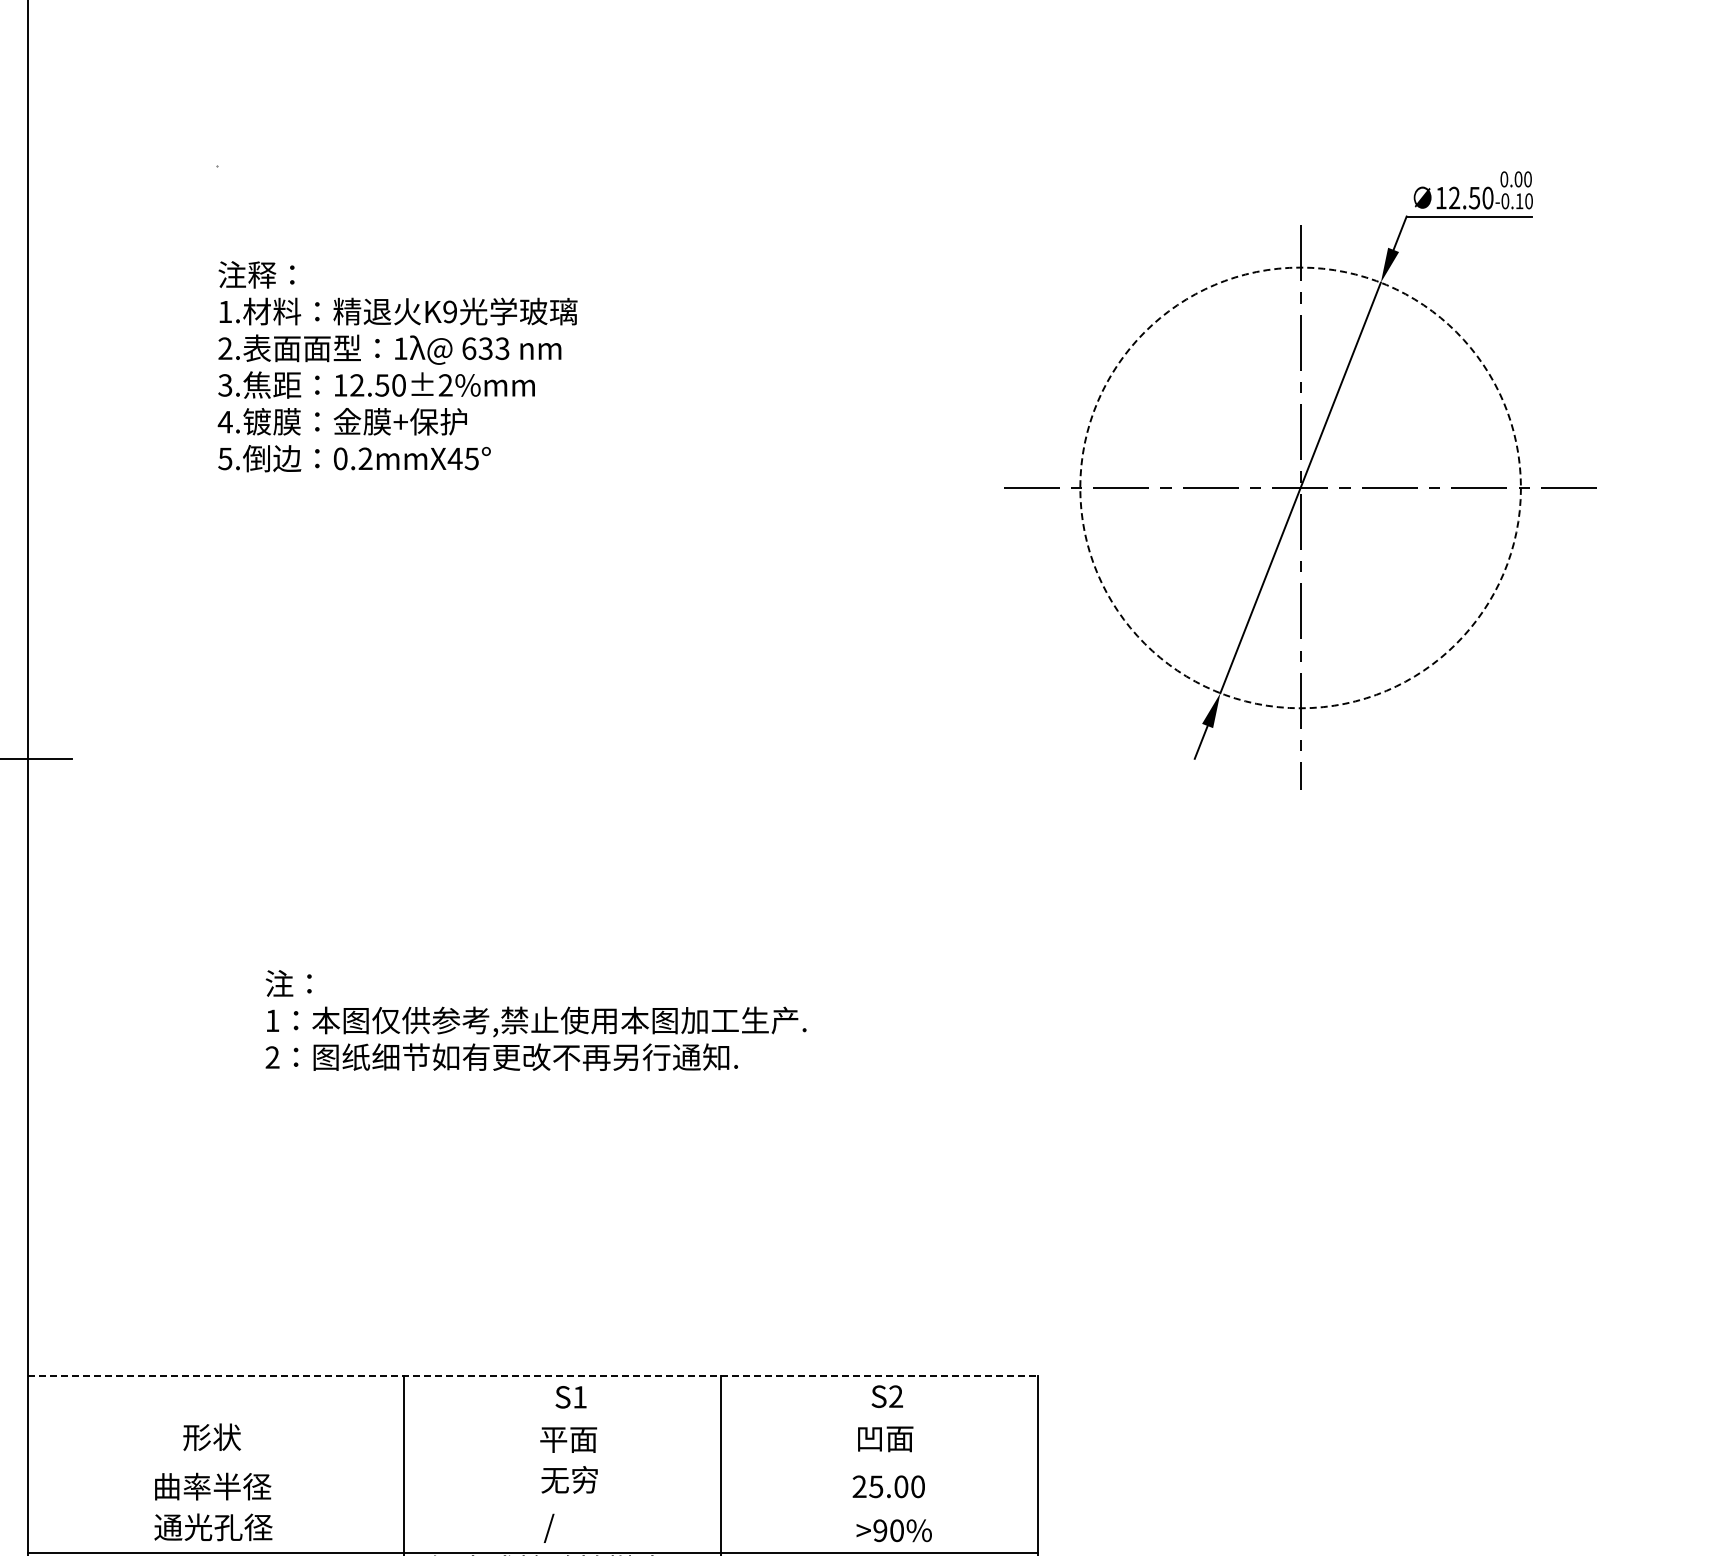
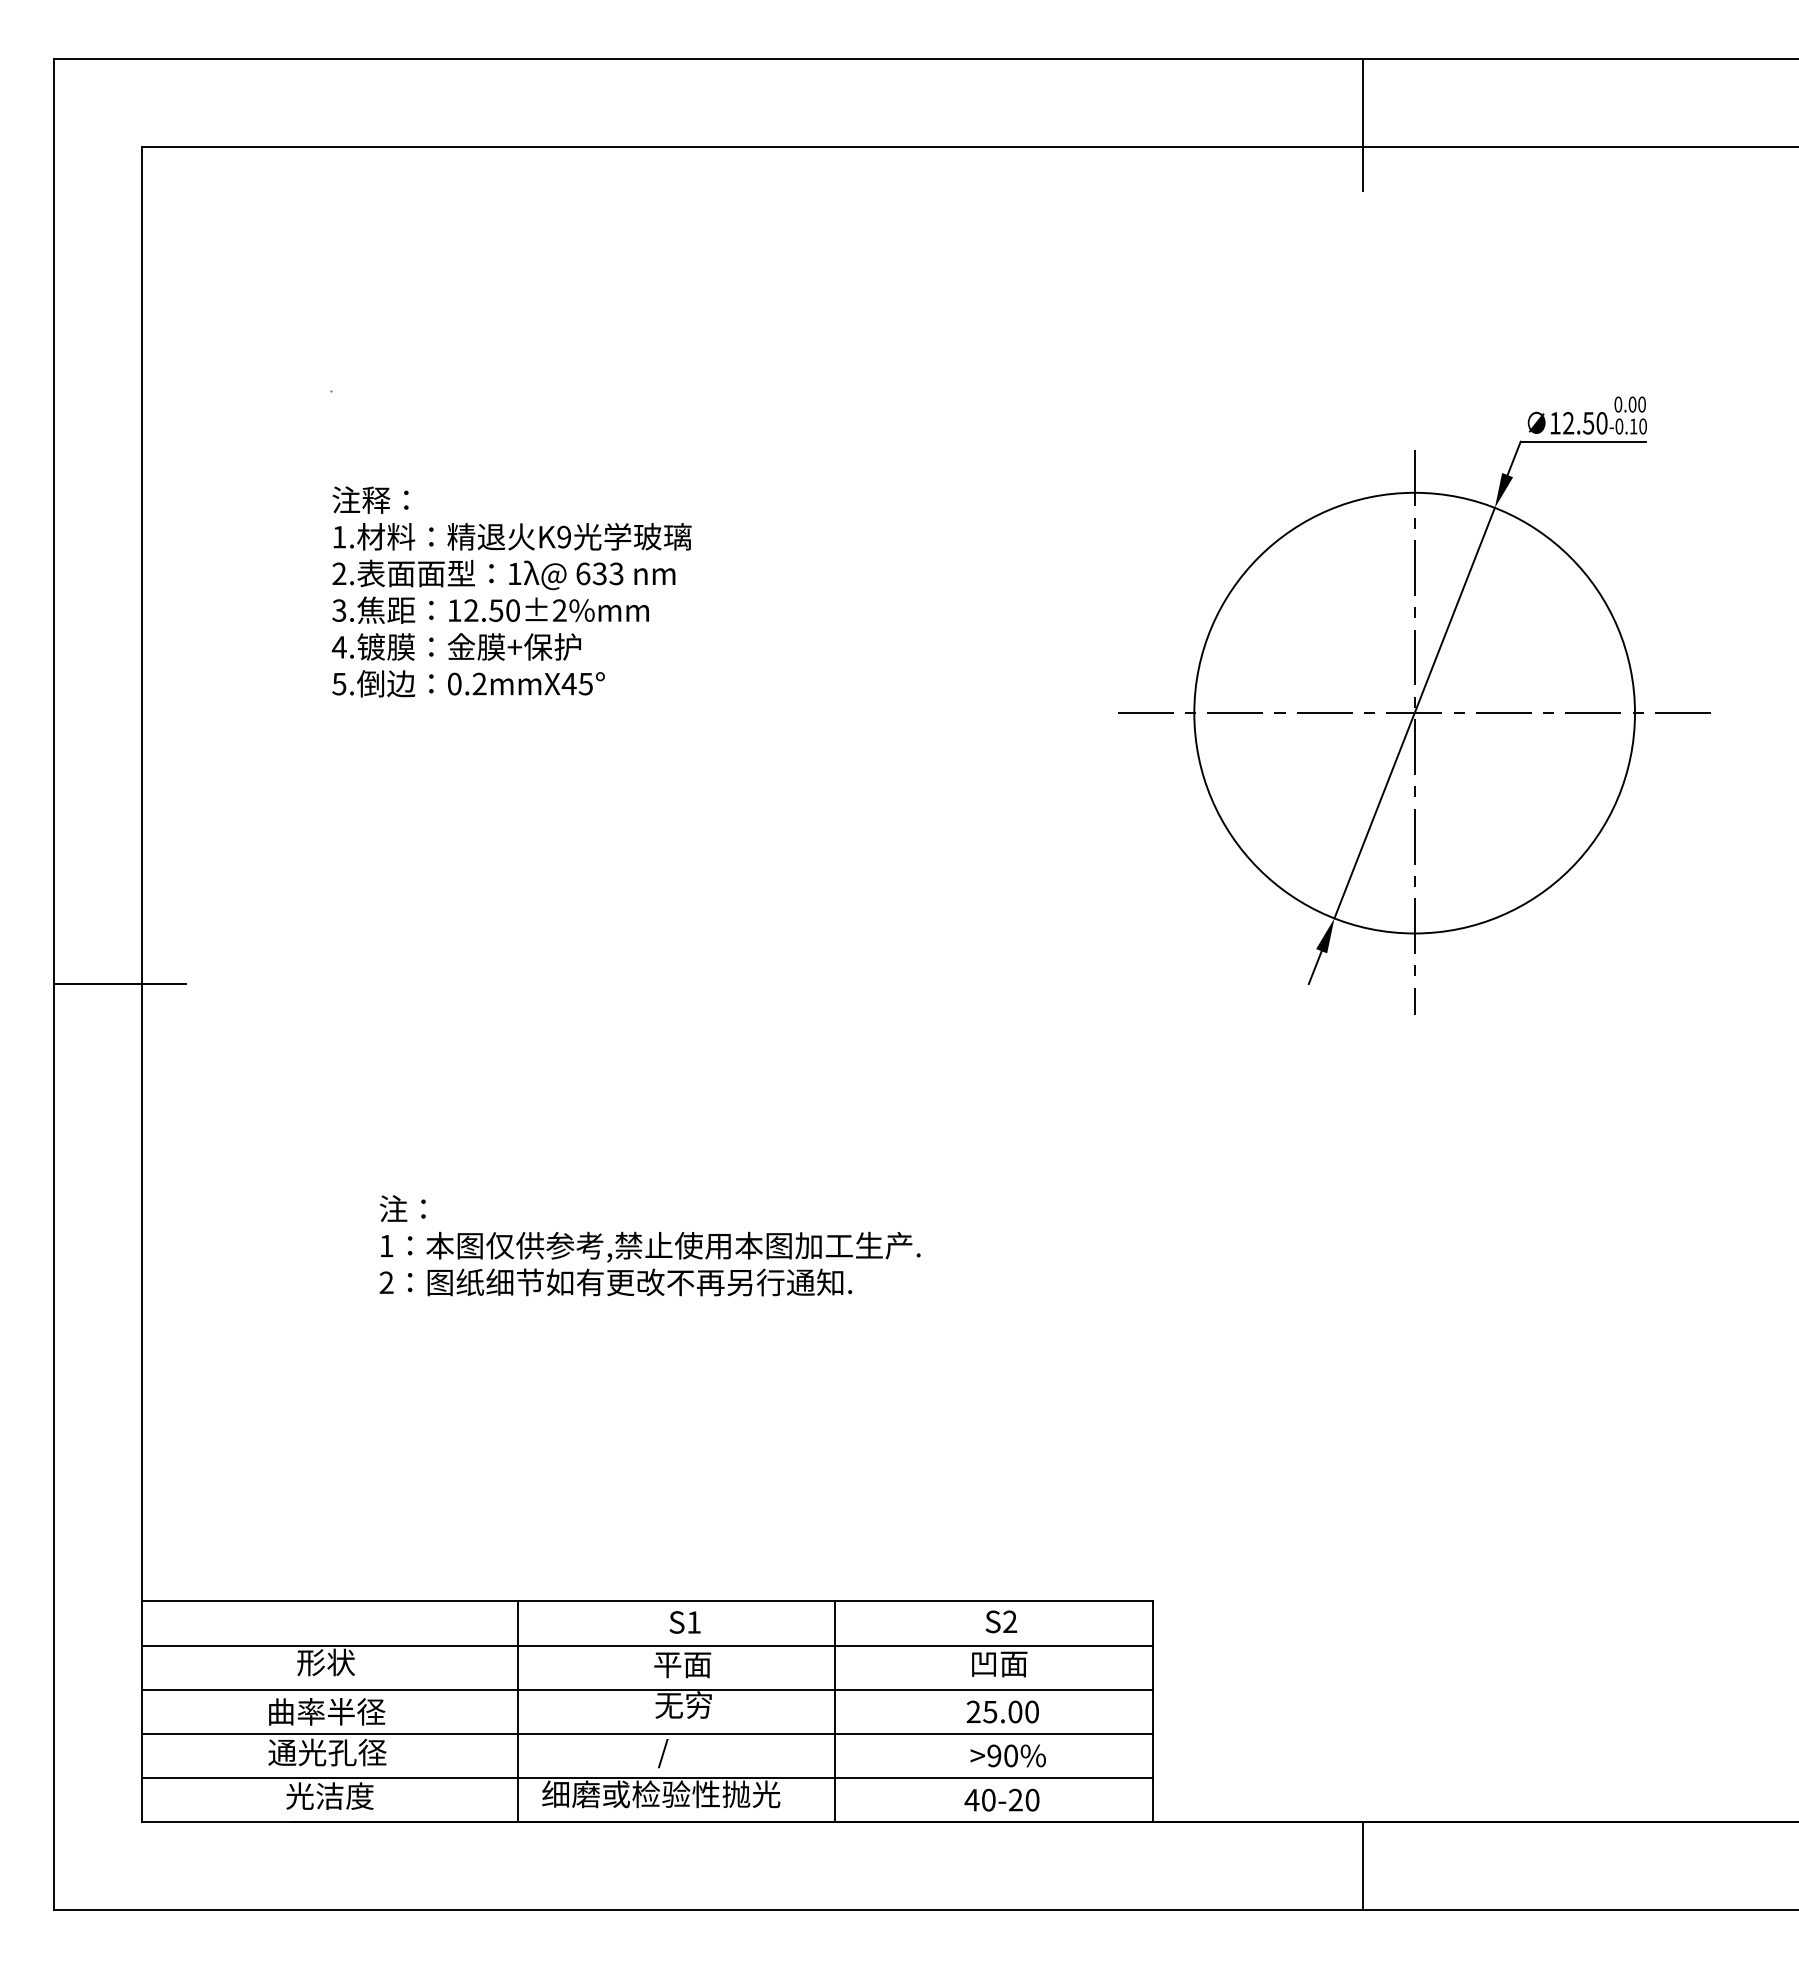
circle: (1300, 487) -> (1414, 712), dashed -> solid
line: (533, 1376) -> (647, 1601), dashed -> solid
line: (533, 1420) -> (647, 1645), added
line: (533, 1464) -> (647, 1689), added
line: (533, 1508) -> (647, 1733), added

